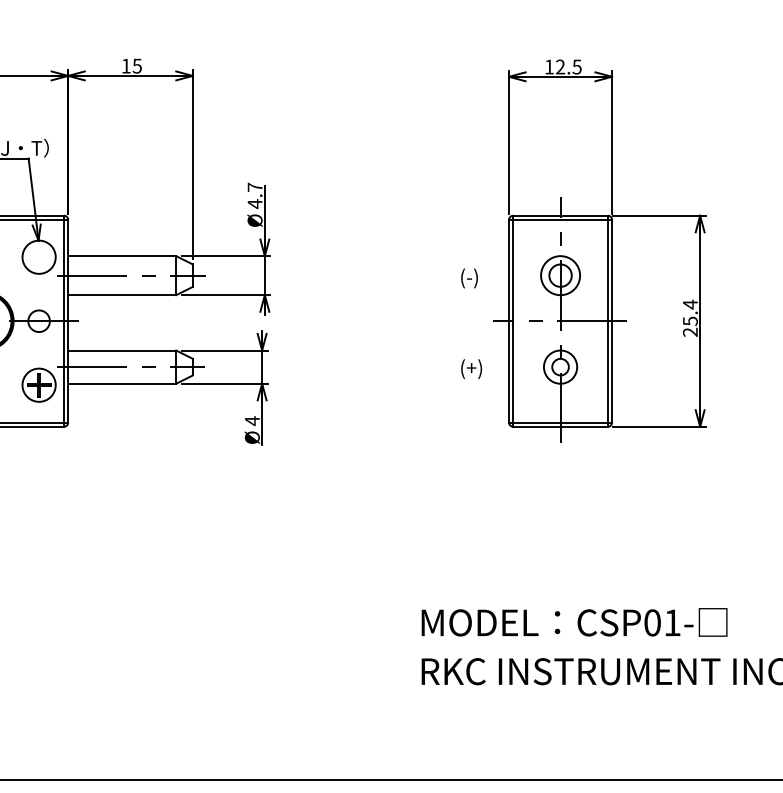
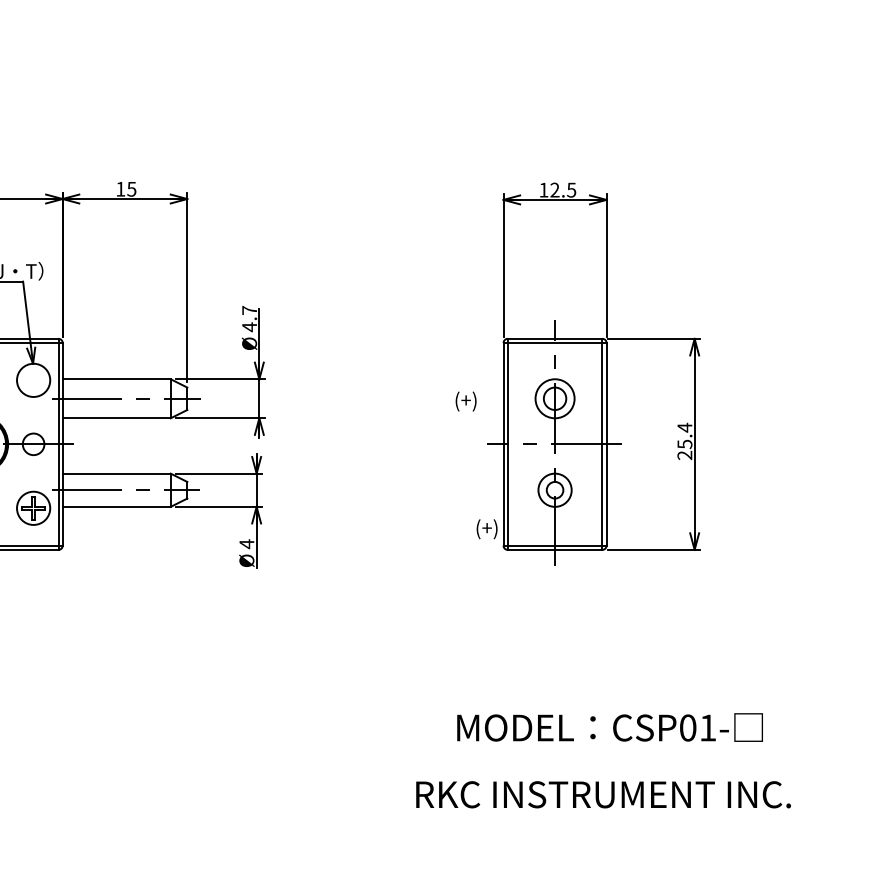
text: (474, 278) -> (468, 401), (-) -> (+)
text: (471, 369) -> (486, 529), moved
text: (574, 622) -> (609, 727), moved

